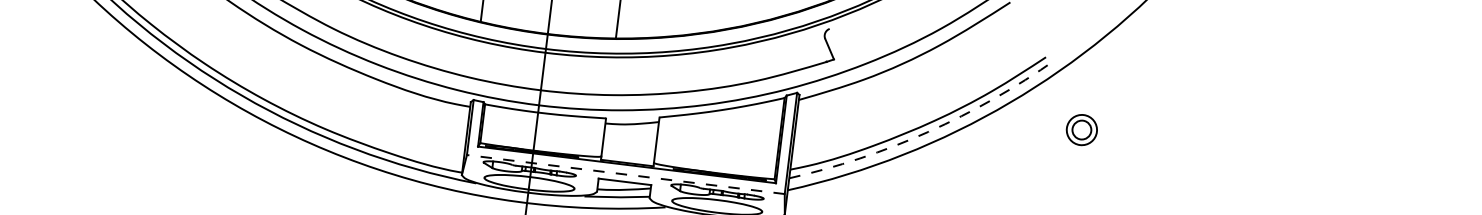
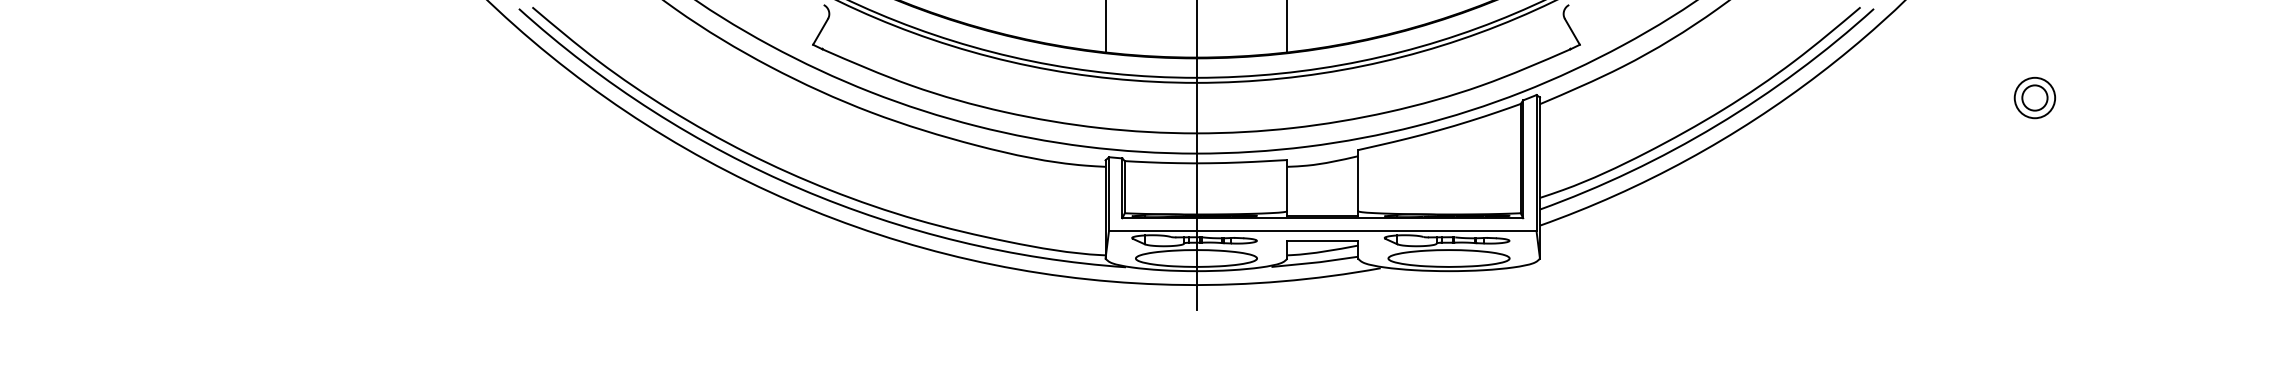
part: (1081, 129) -> (2034, 97), moved
arc: (928, 131) -> (1716, 125), dashed -> solid
line: (625, 174) -> (1322, 231), dashed -> solid

